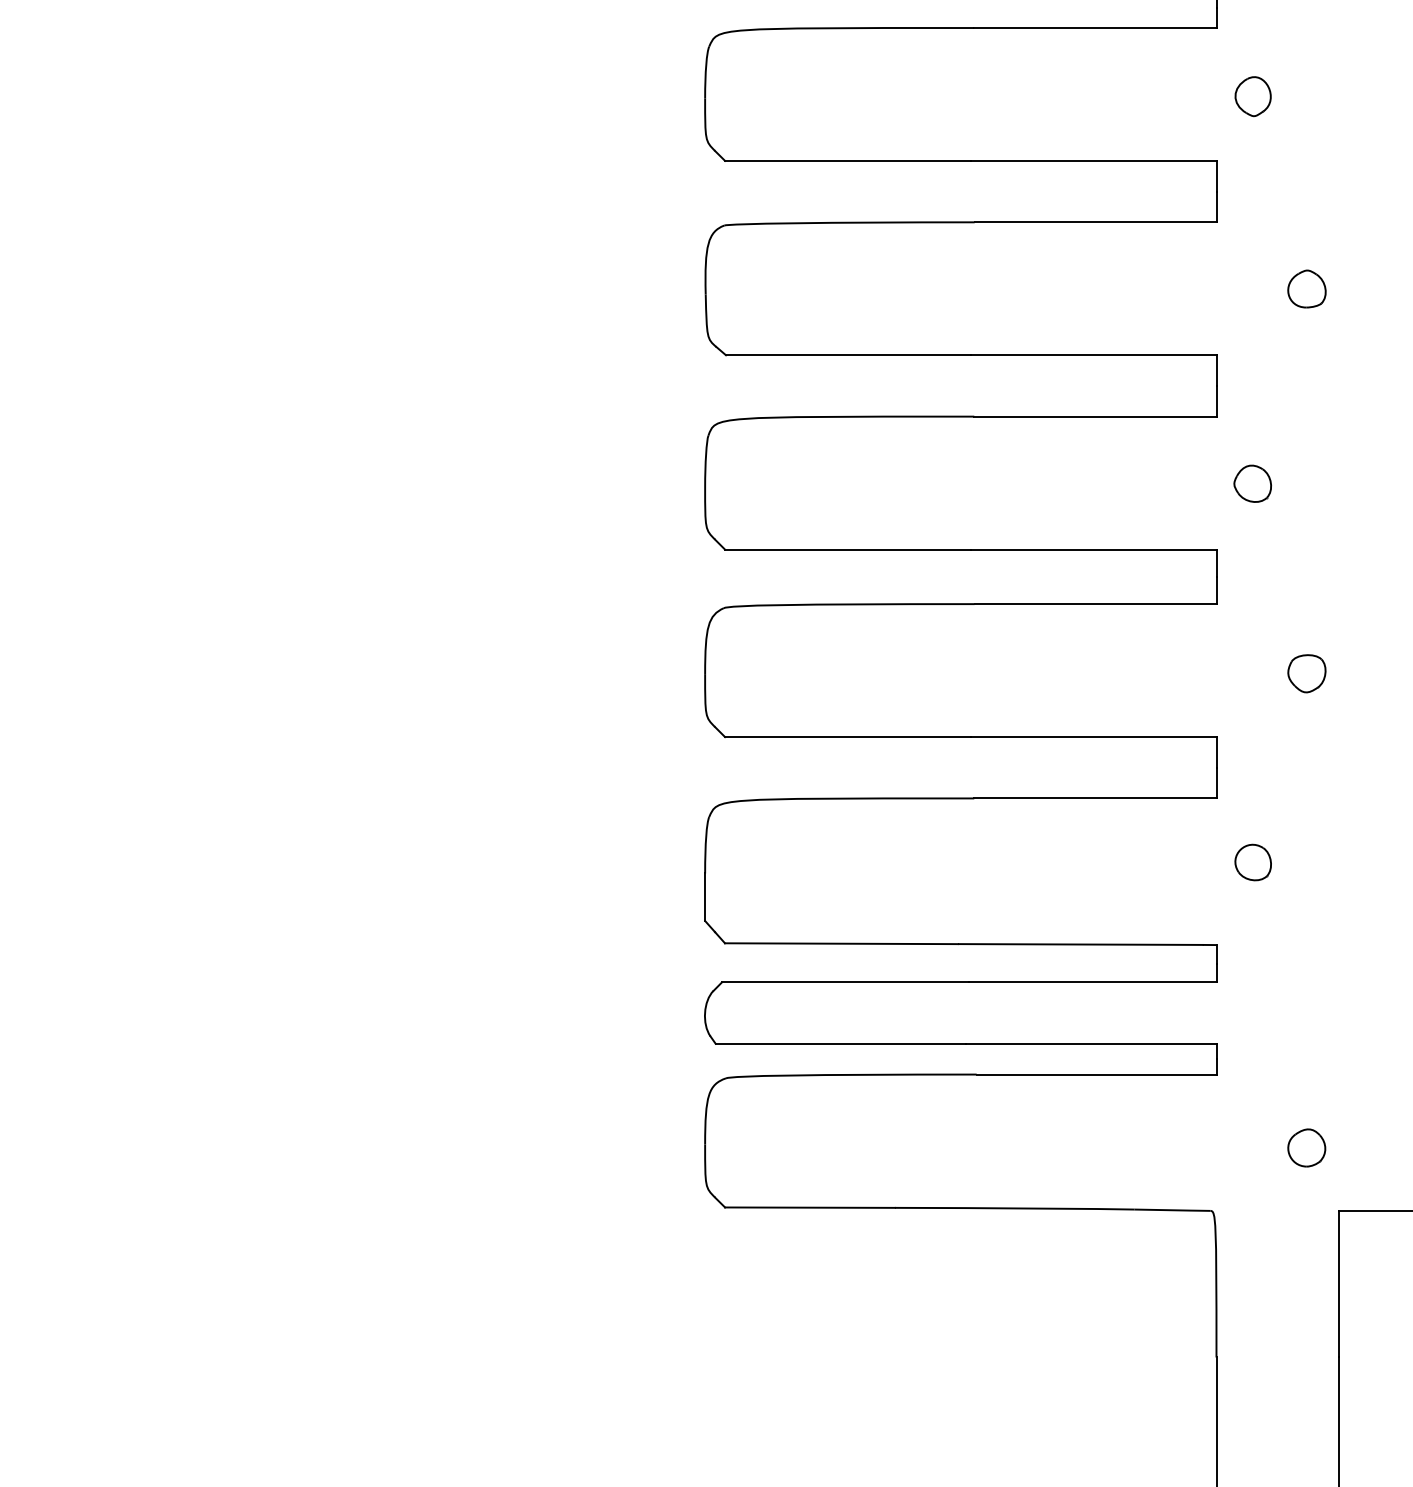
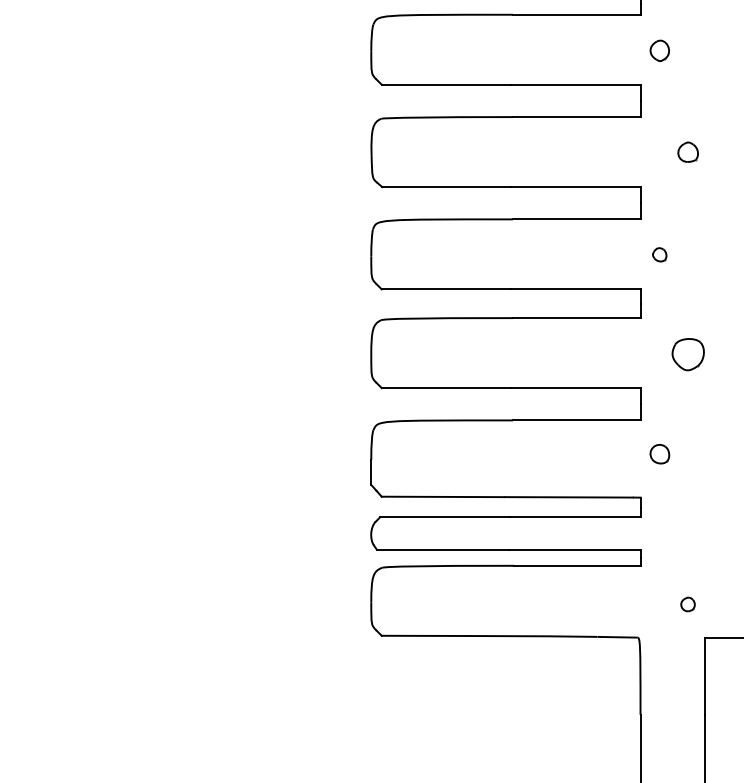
part: (1252, 483) -> (659, 254), size x0.7
part: (1305, 673) -> (687, 354), size x1.6
part: (1305, 1148) -> (687, 604), size x0.7

